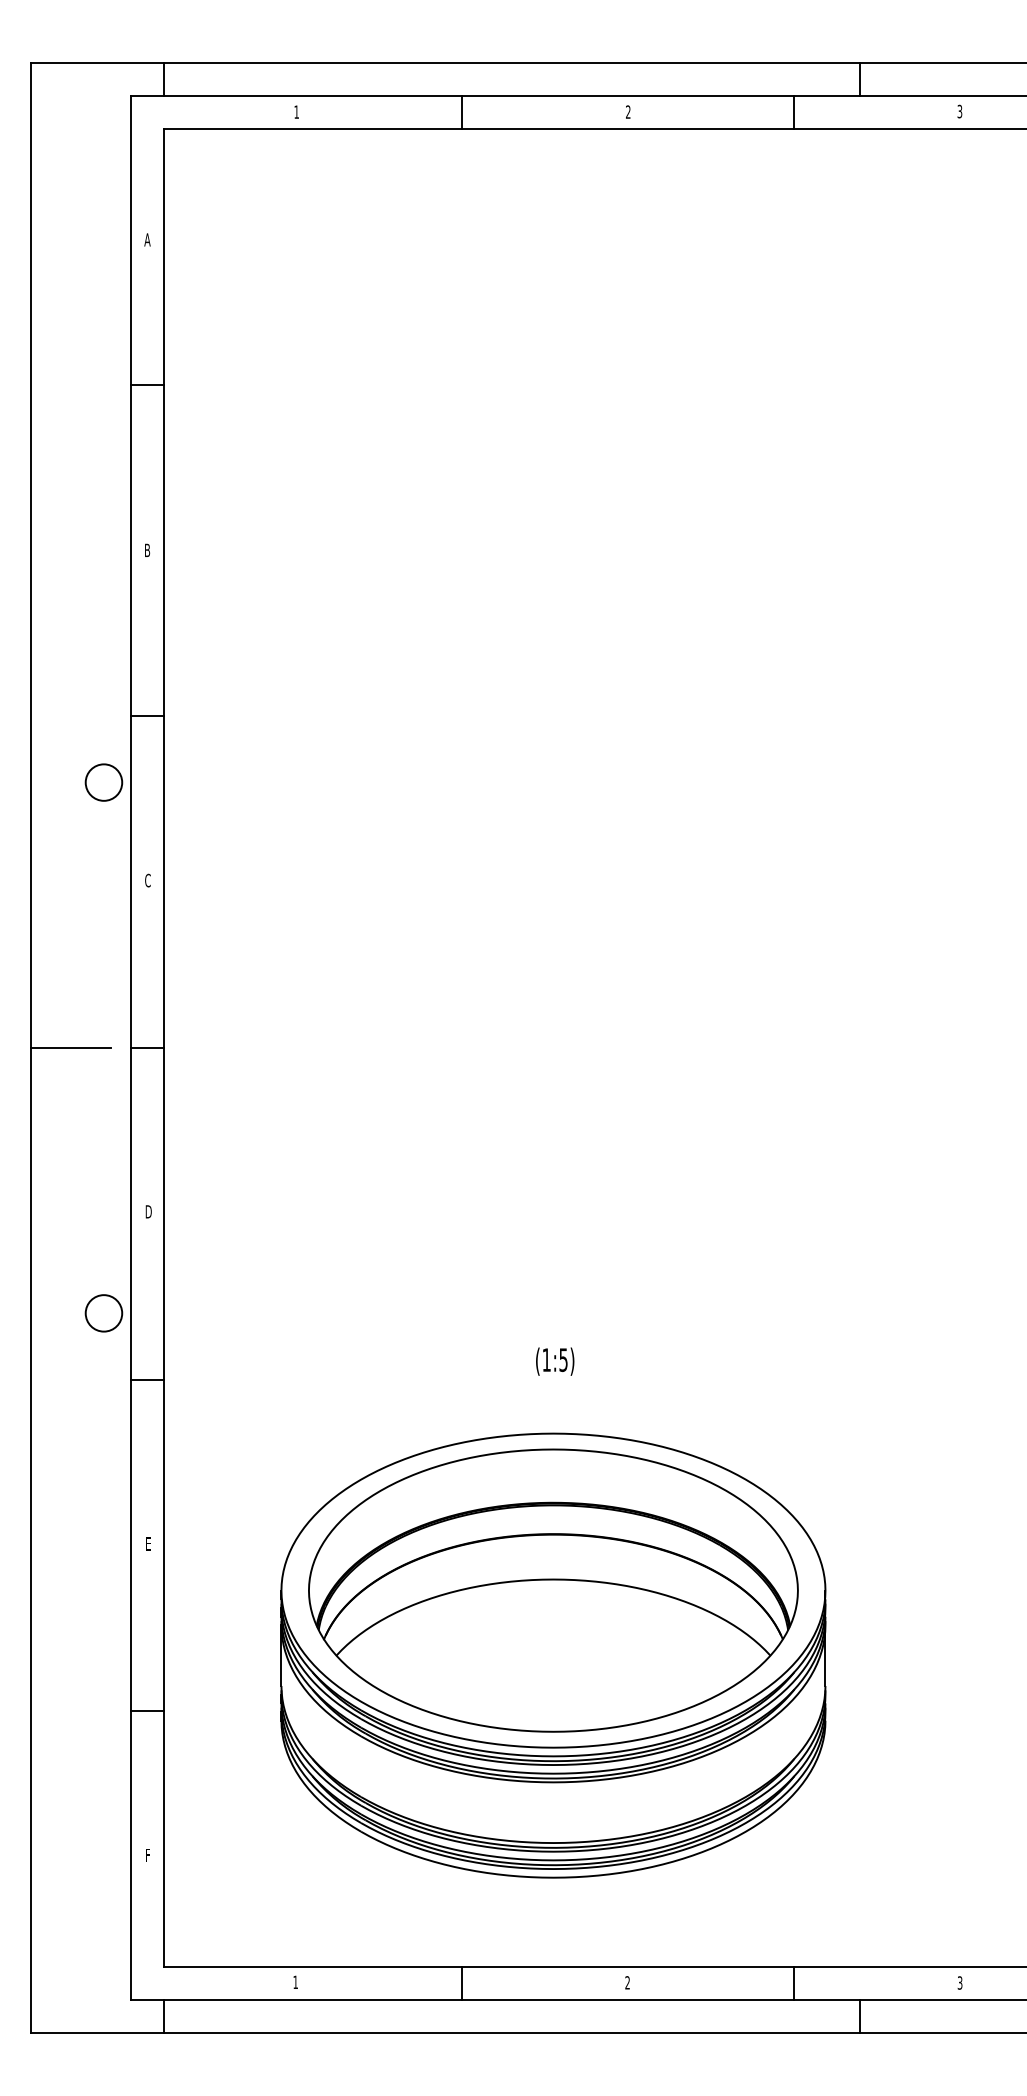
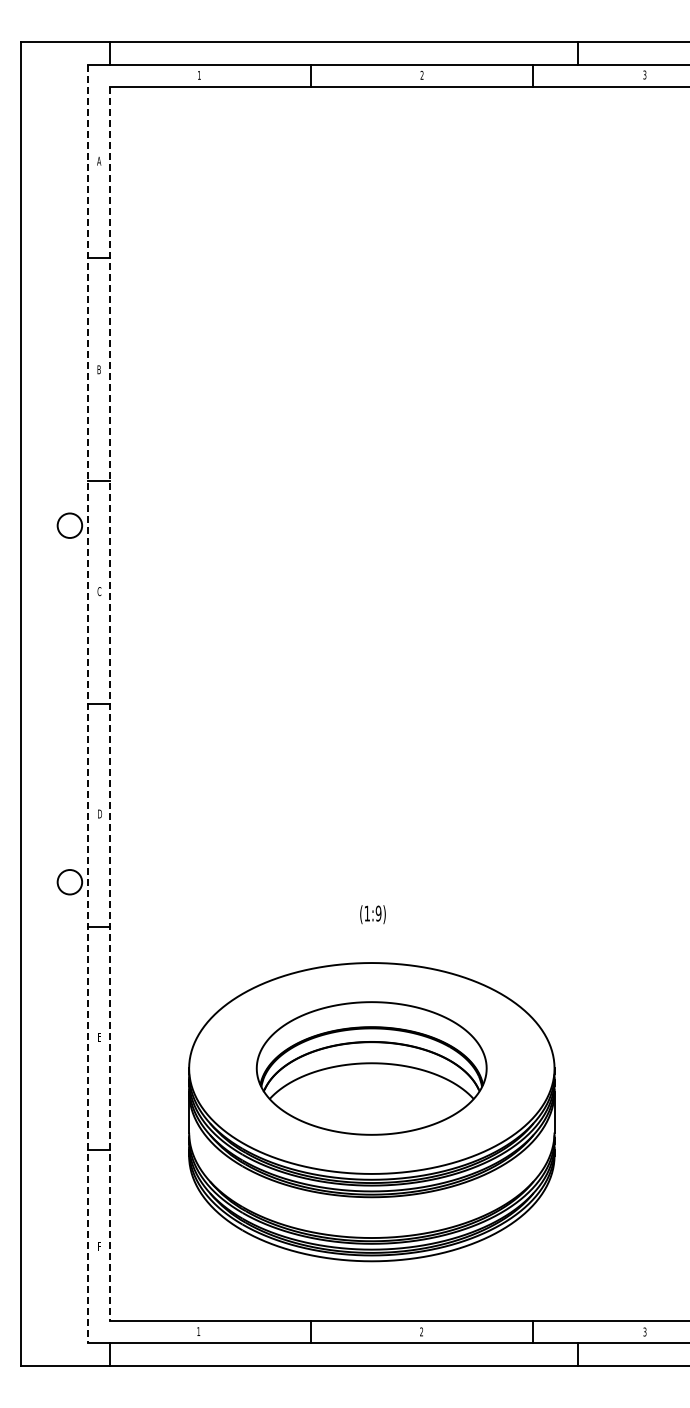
line: (70, 1048) -> (47, 704), removed
line: (130, 1048) -> (87, 704), solid -> dashed
line: (164, 1048) -> (110, 704), solid -> dashed
text: (563, 1359) -> (378, 913), (1:5) -> (1:9)
part: (552, 1590) -> (371, 1068), size x0.7

